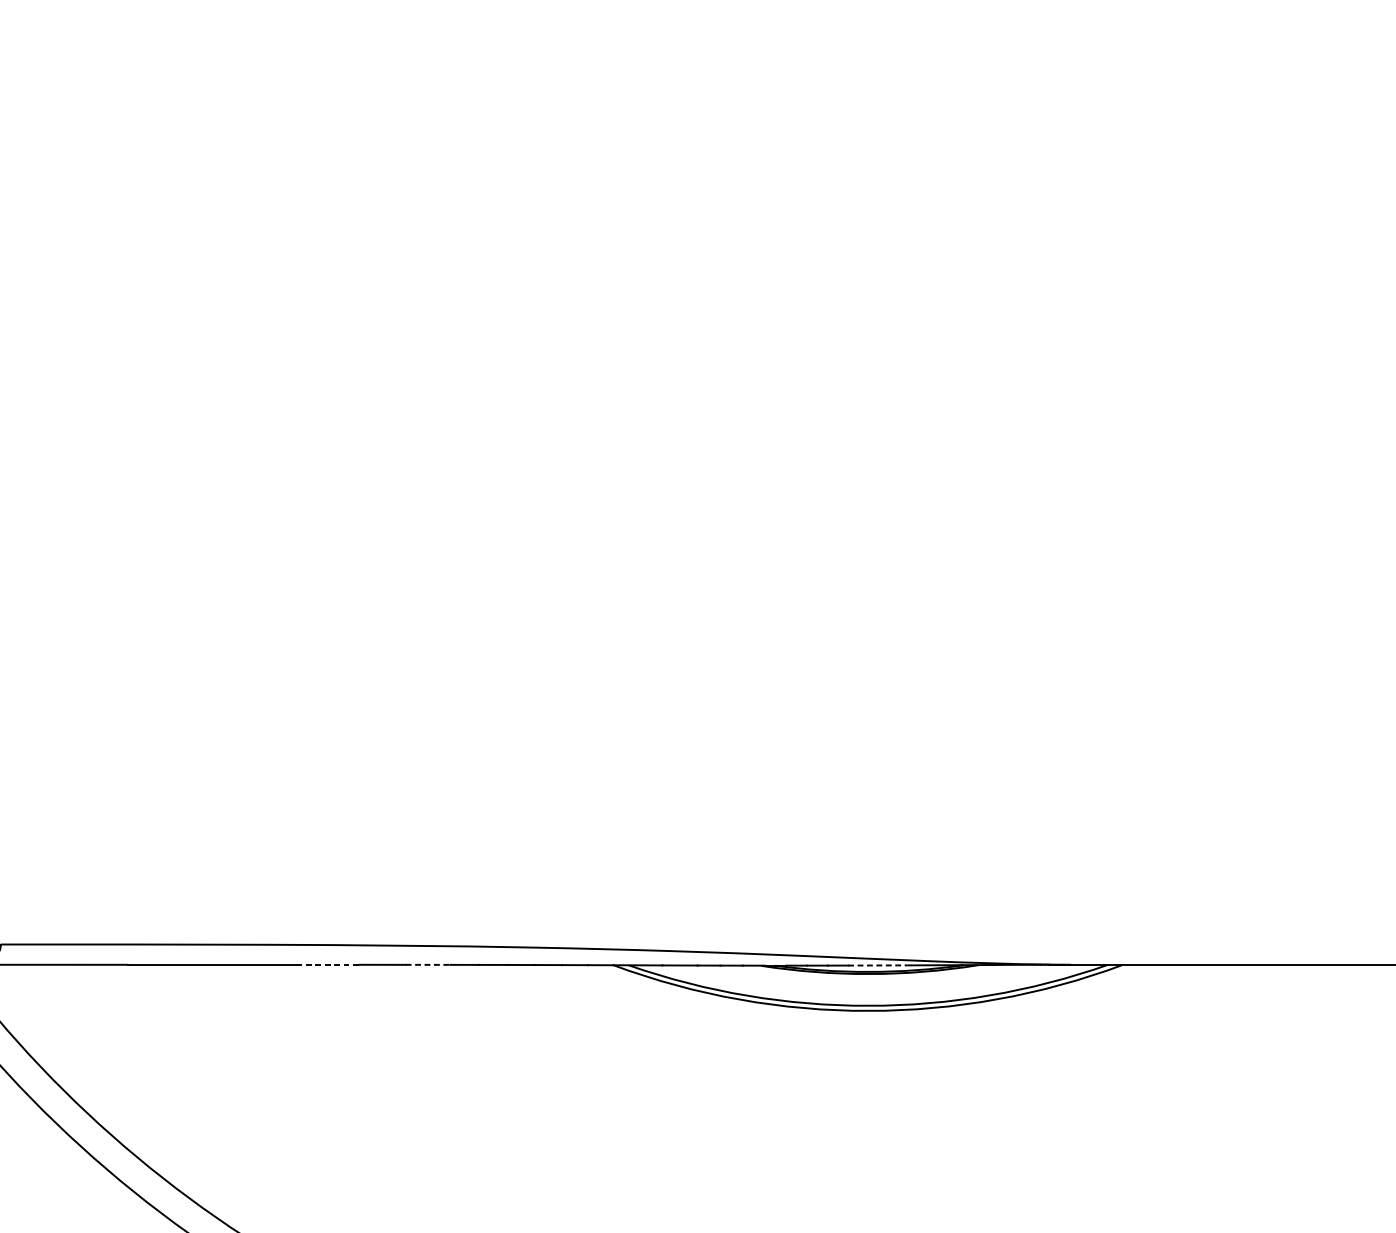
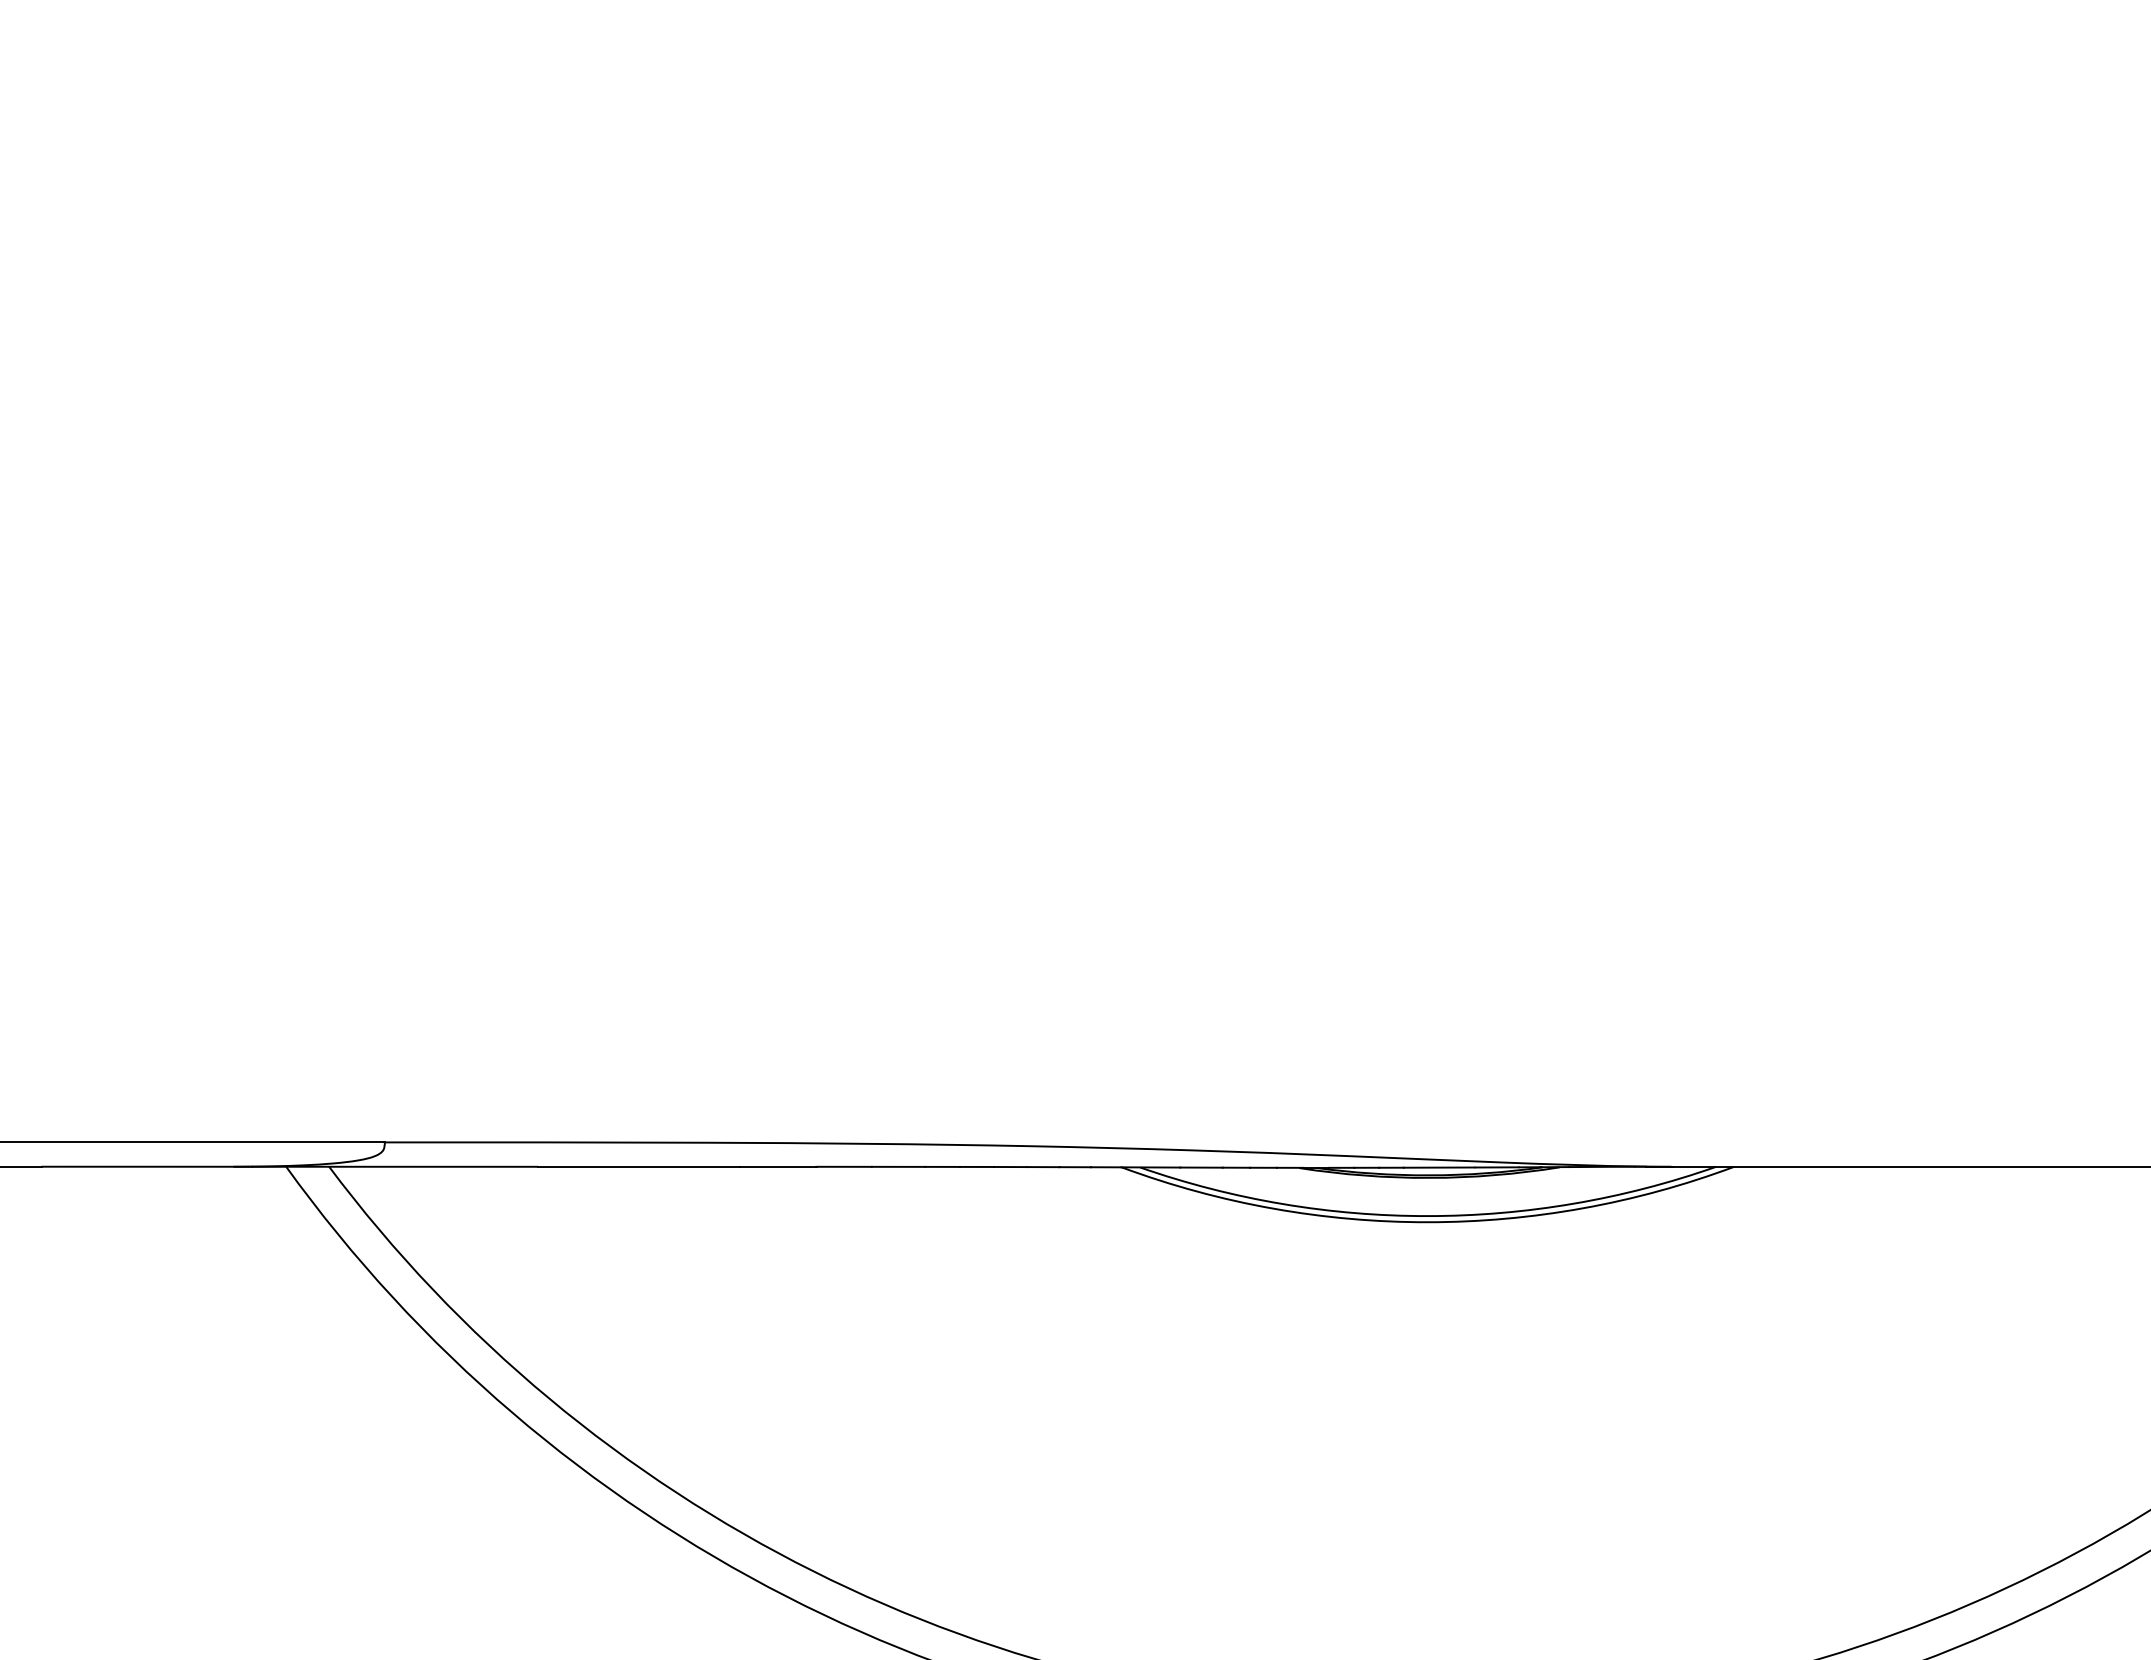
line: (328, 964) -> (778, 1166), dashed -> solid
line: (428, 964) -> (898, 1166), dashed -> solid
line: (877, 965) -> (1439, 1167), dashed -> solid

